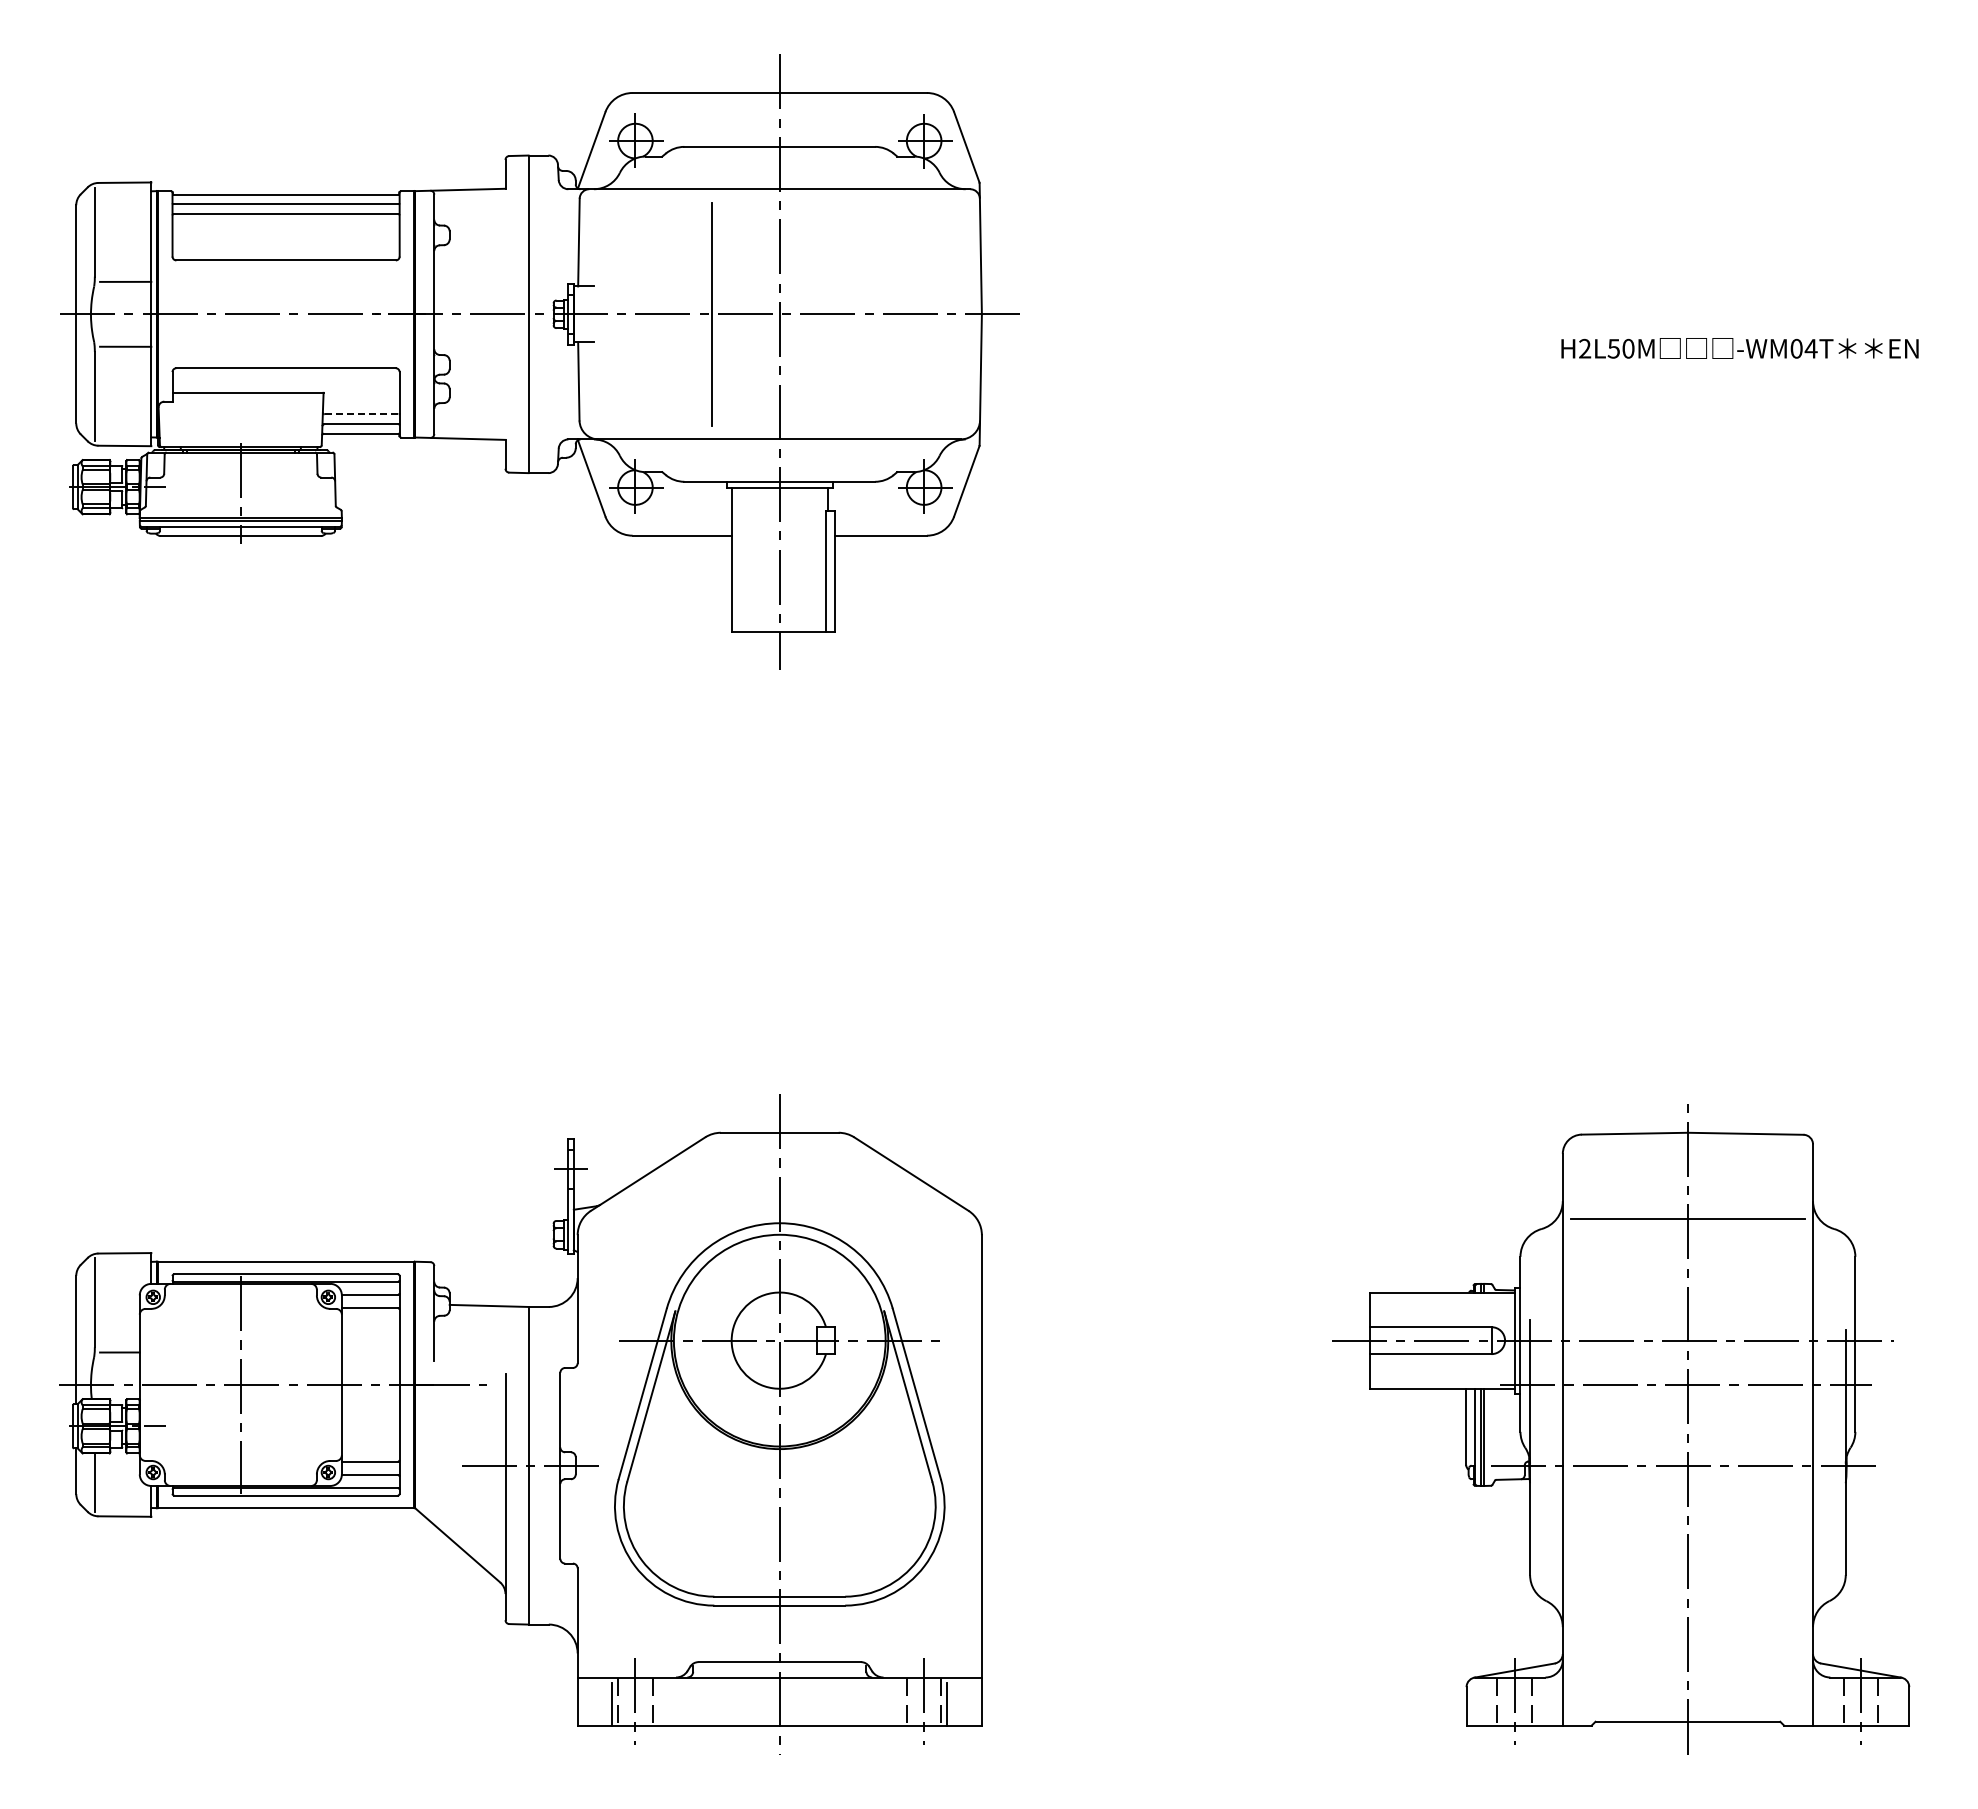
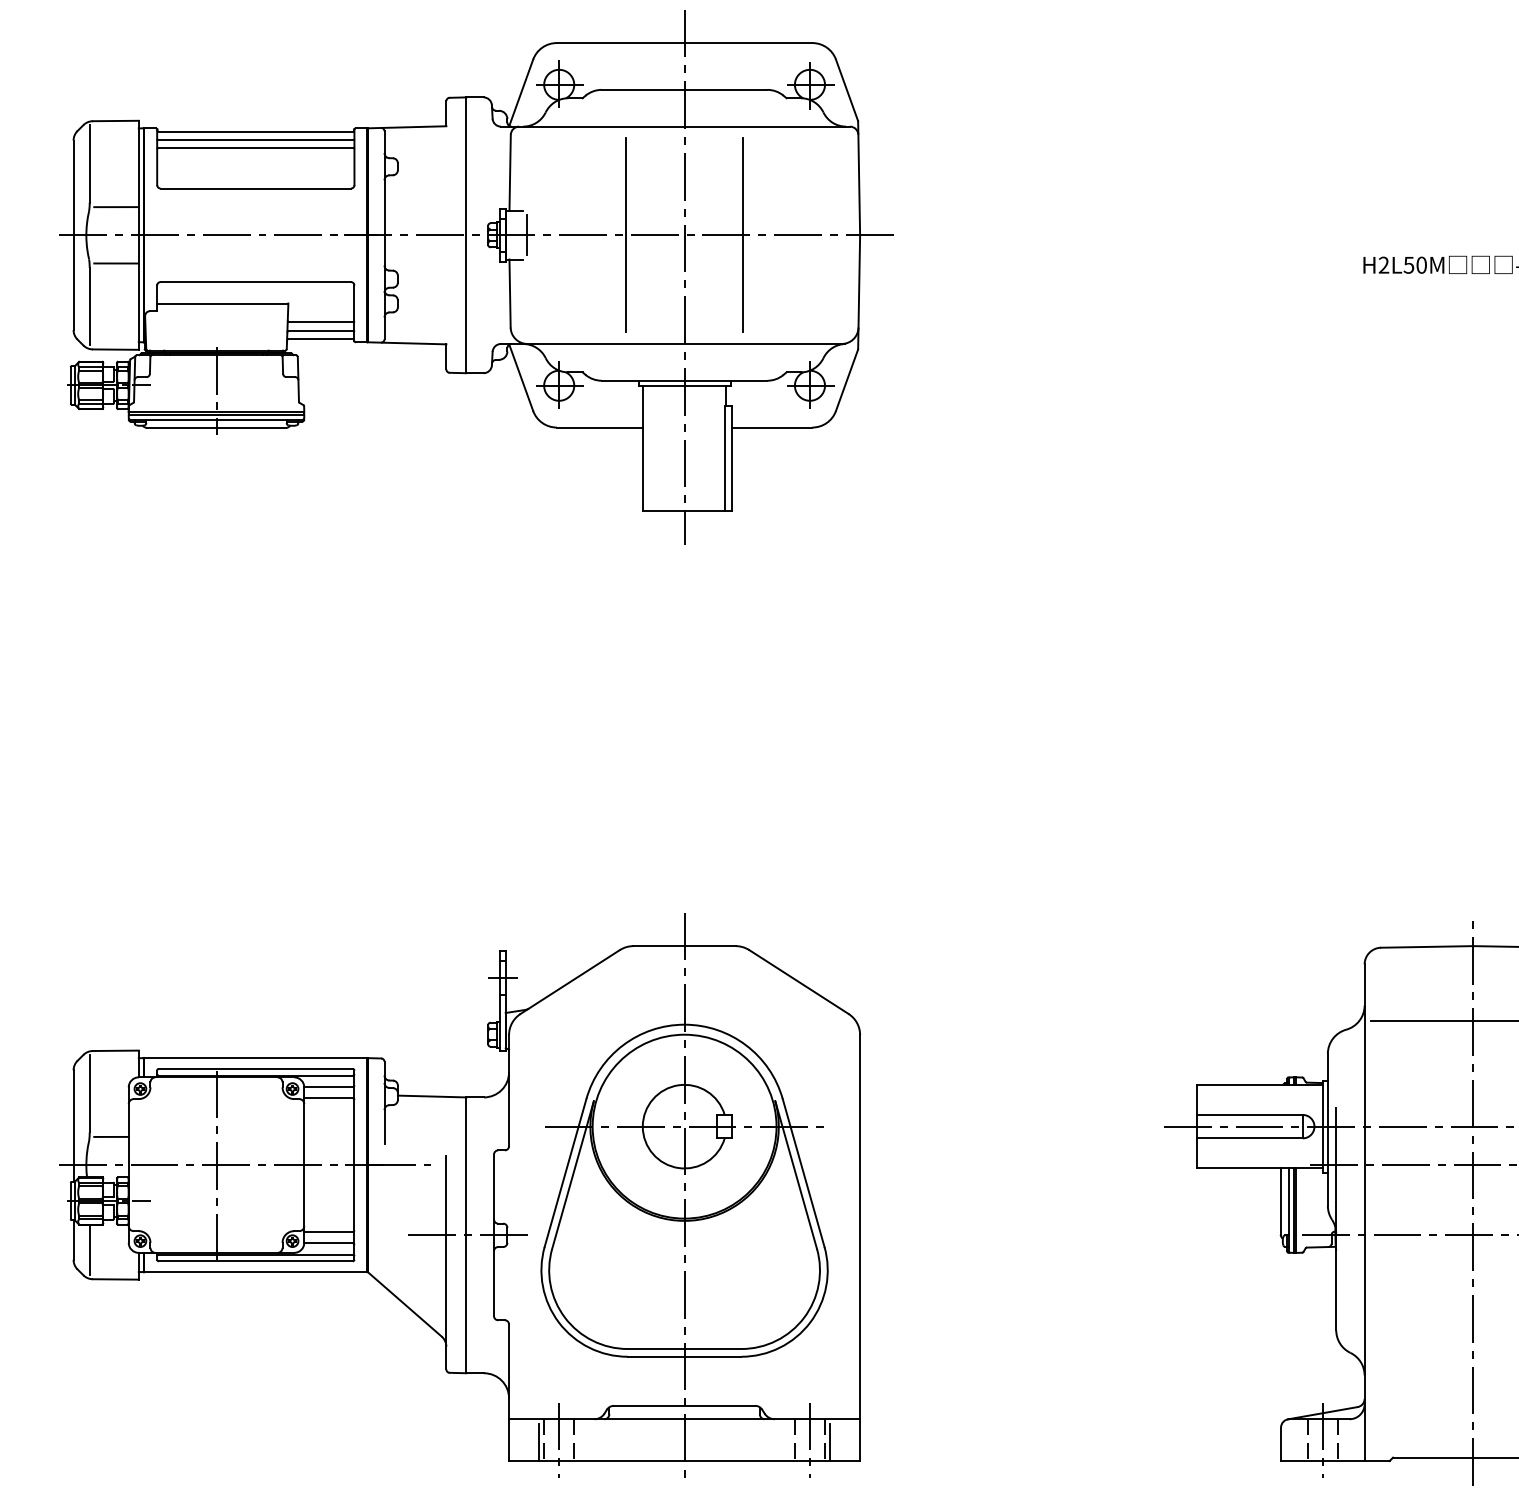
line: (847, 313) -> (743, 234), added
line: (598, 314) -> (527, 235), added
line: (361, 414) -> (321, 322), dashed -> solid

